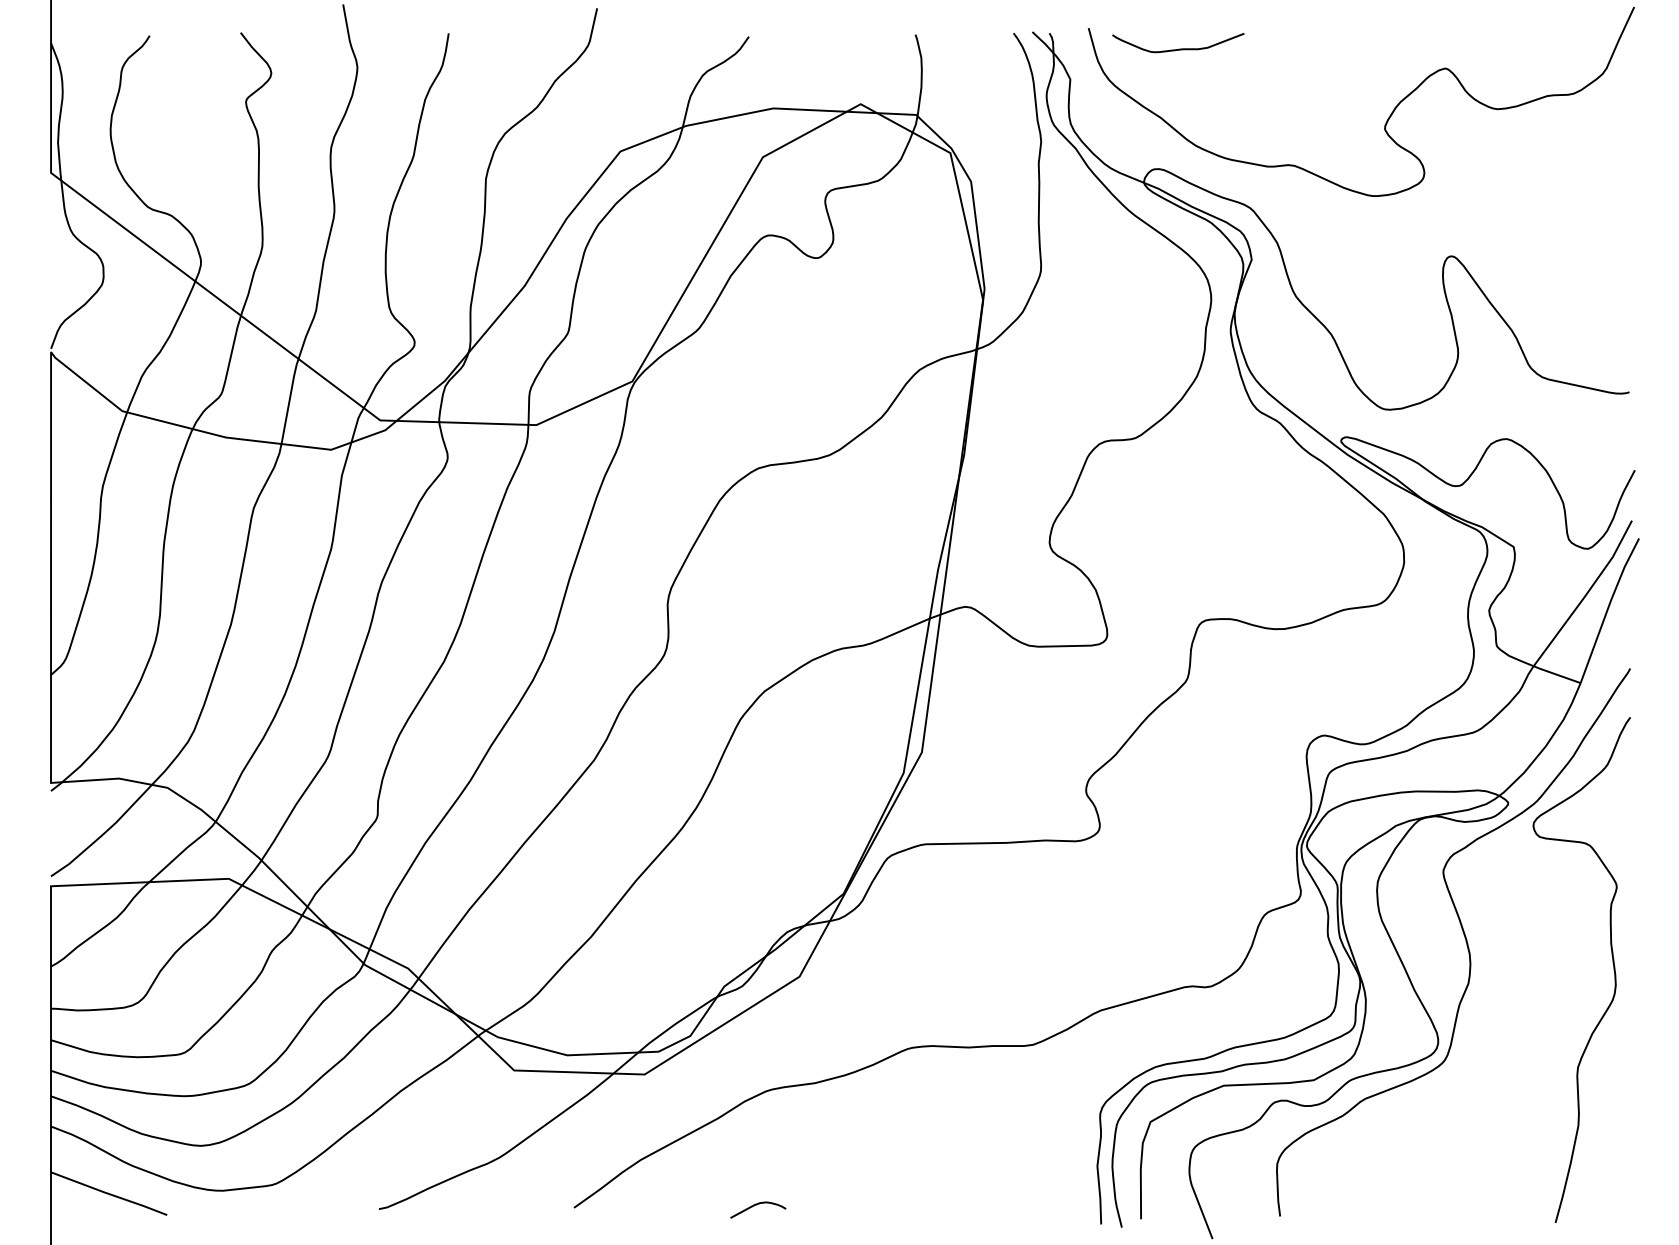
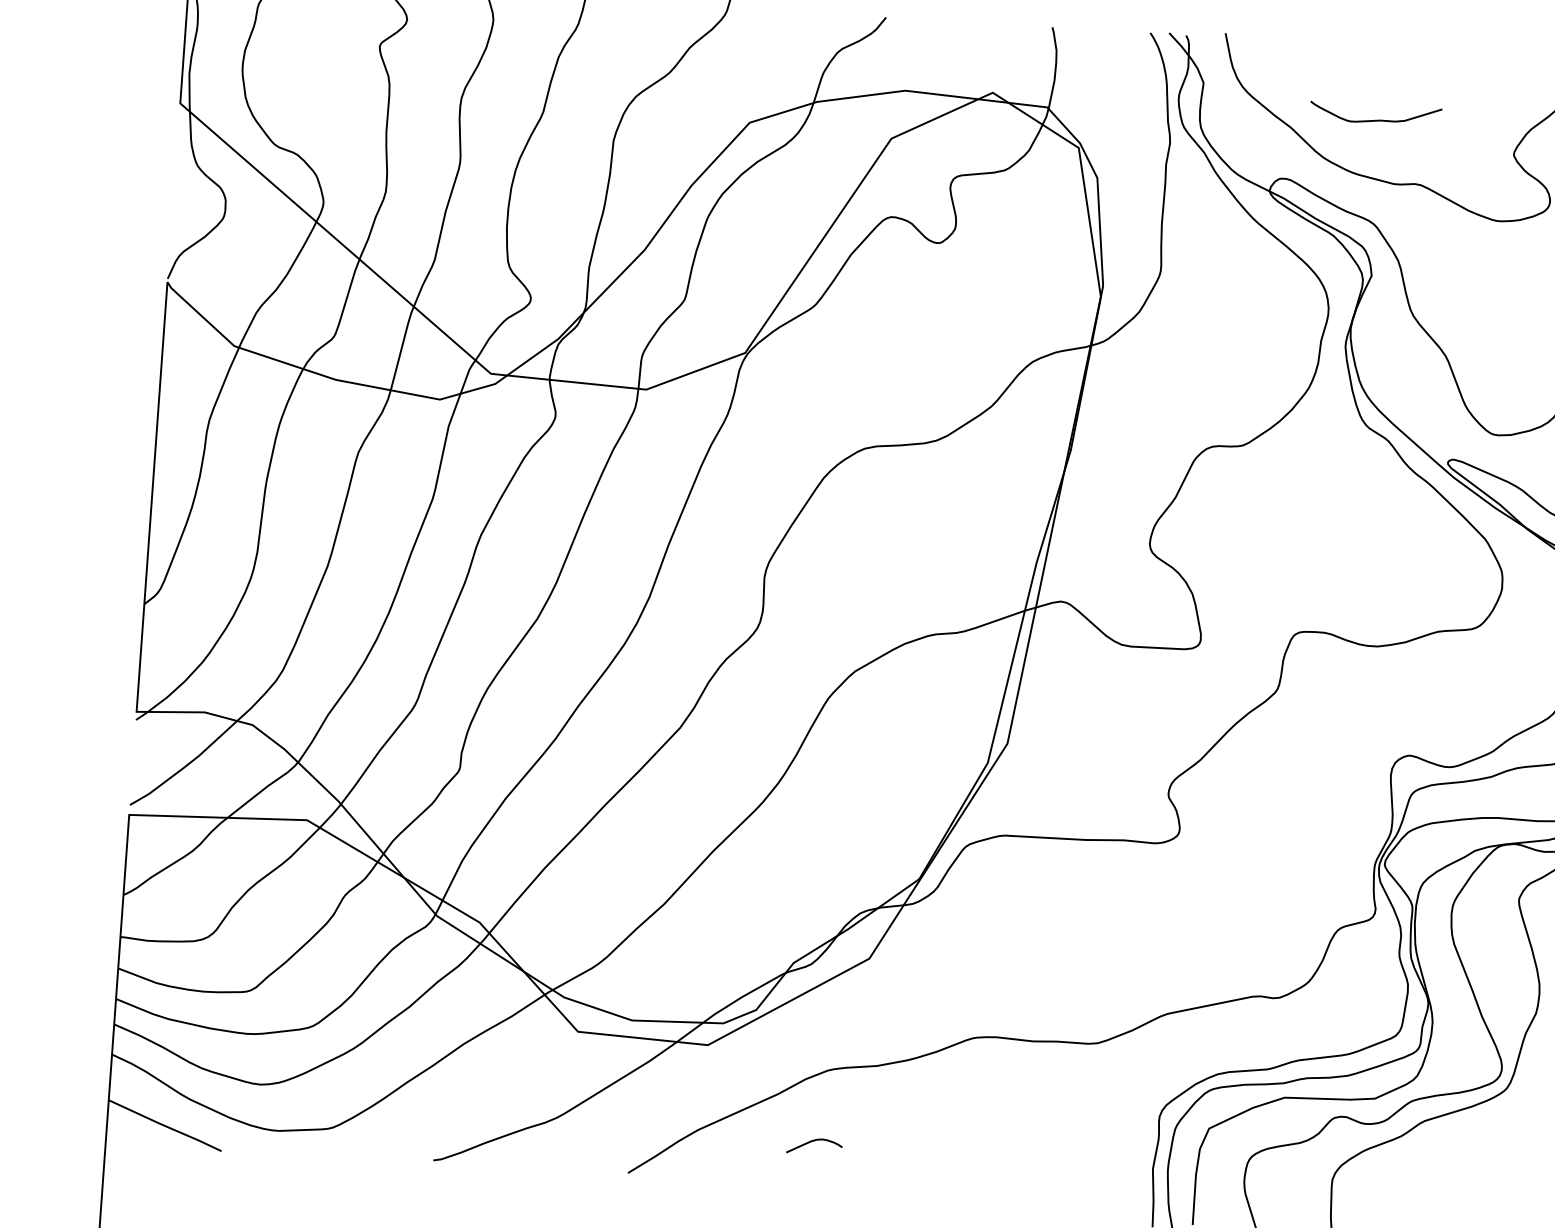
curve: (1178, 48) -> (1375, 119), moved
curve: (756, 1205) -> (813, 1141), moved

